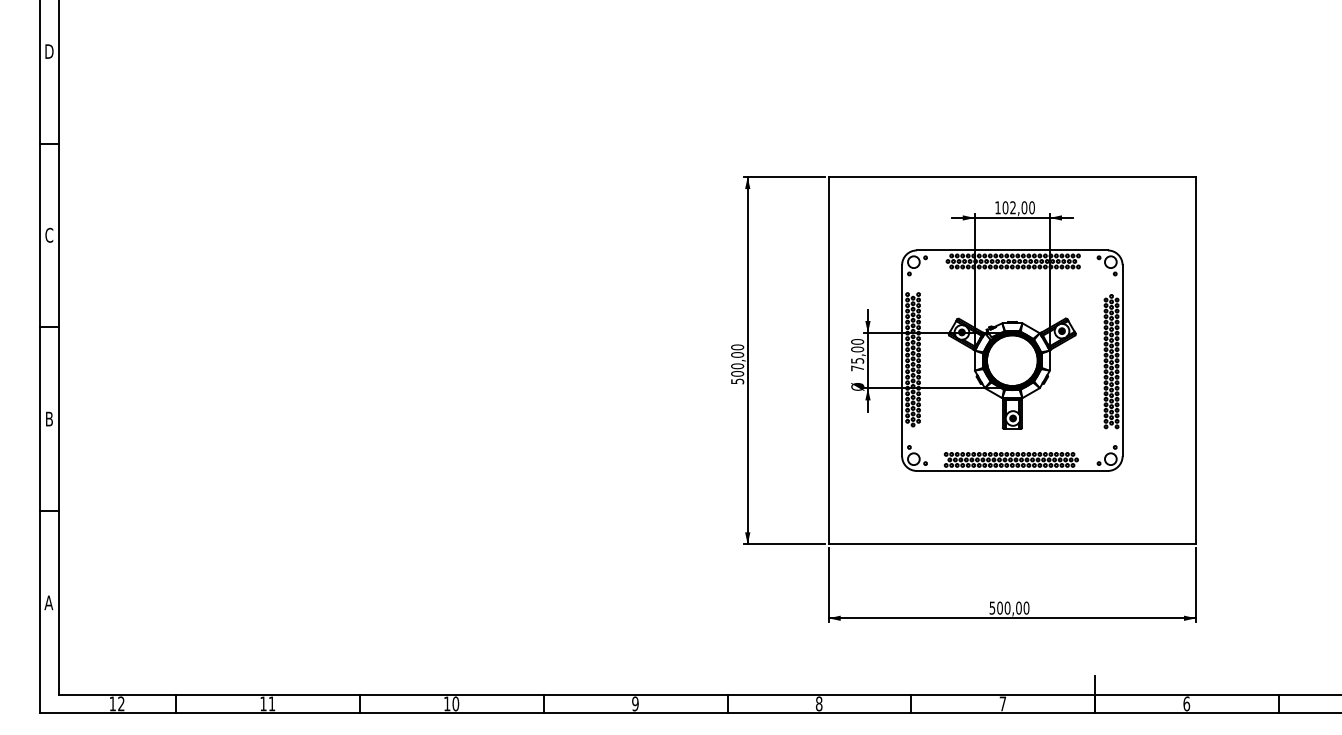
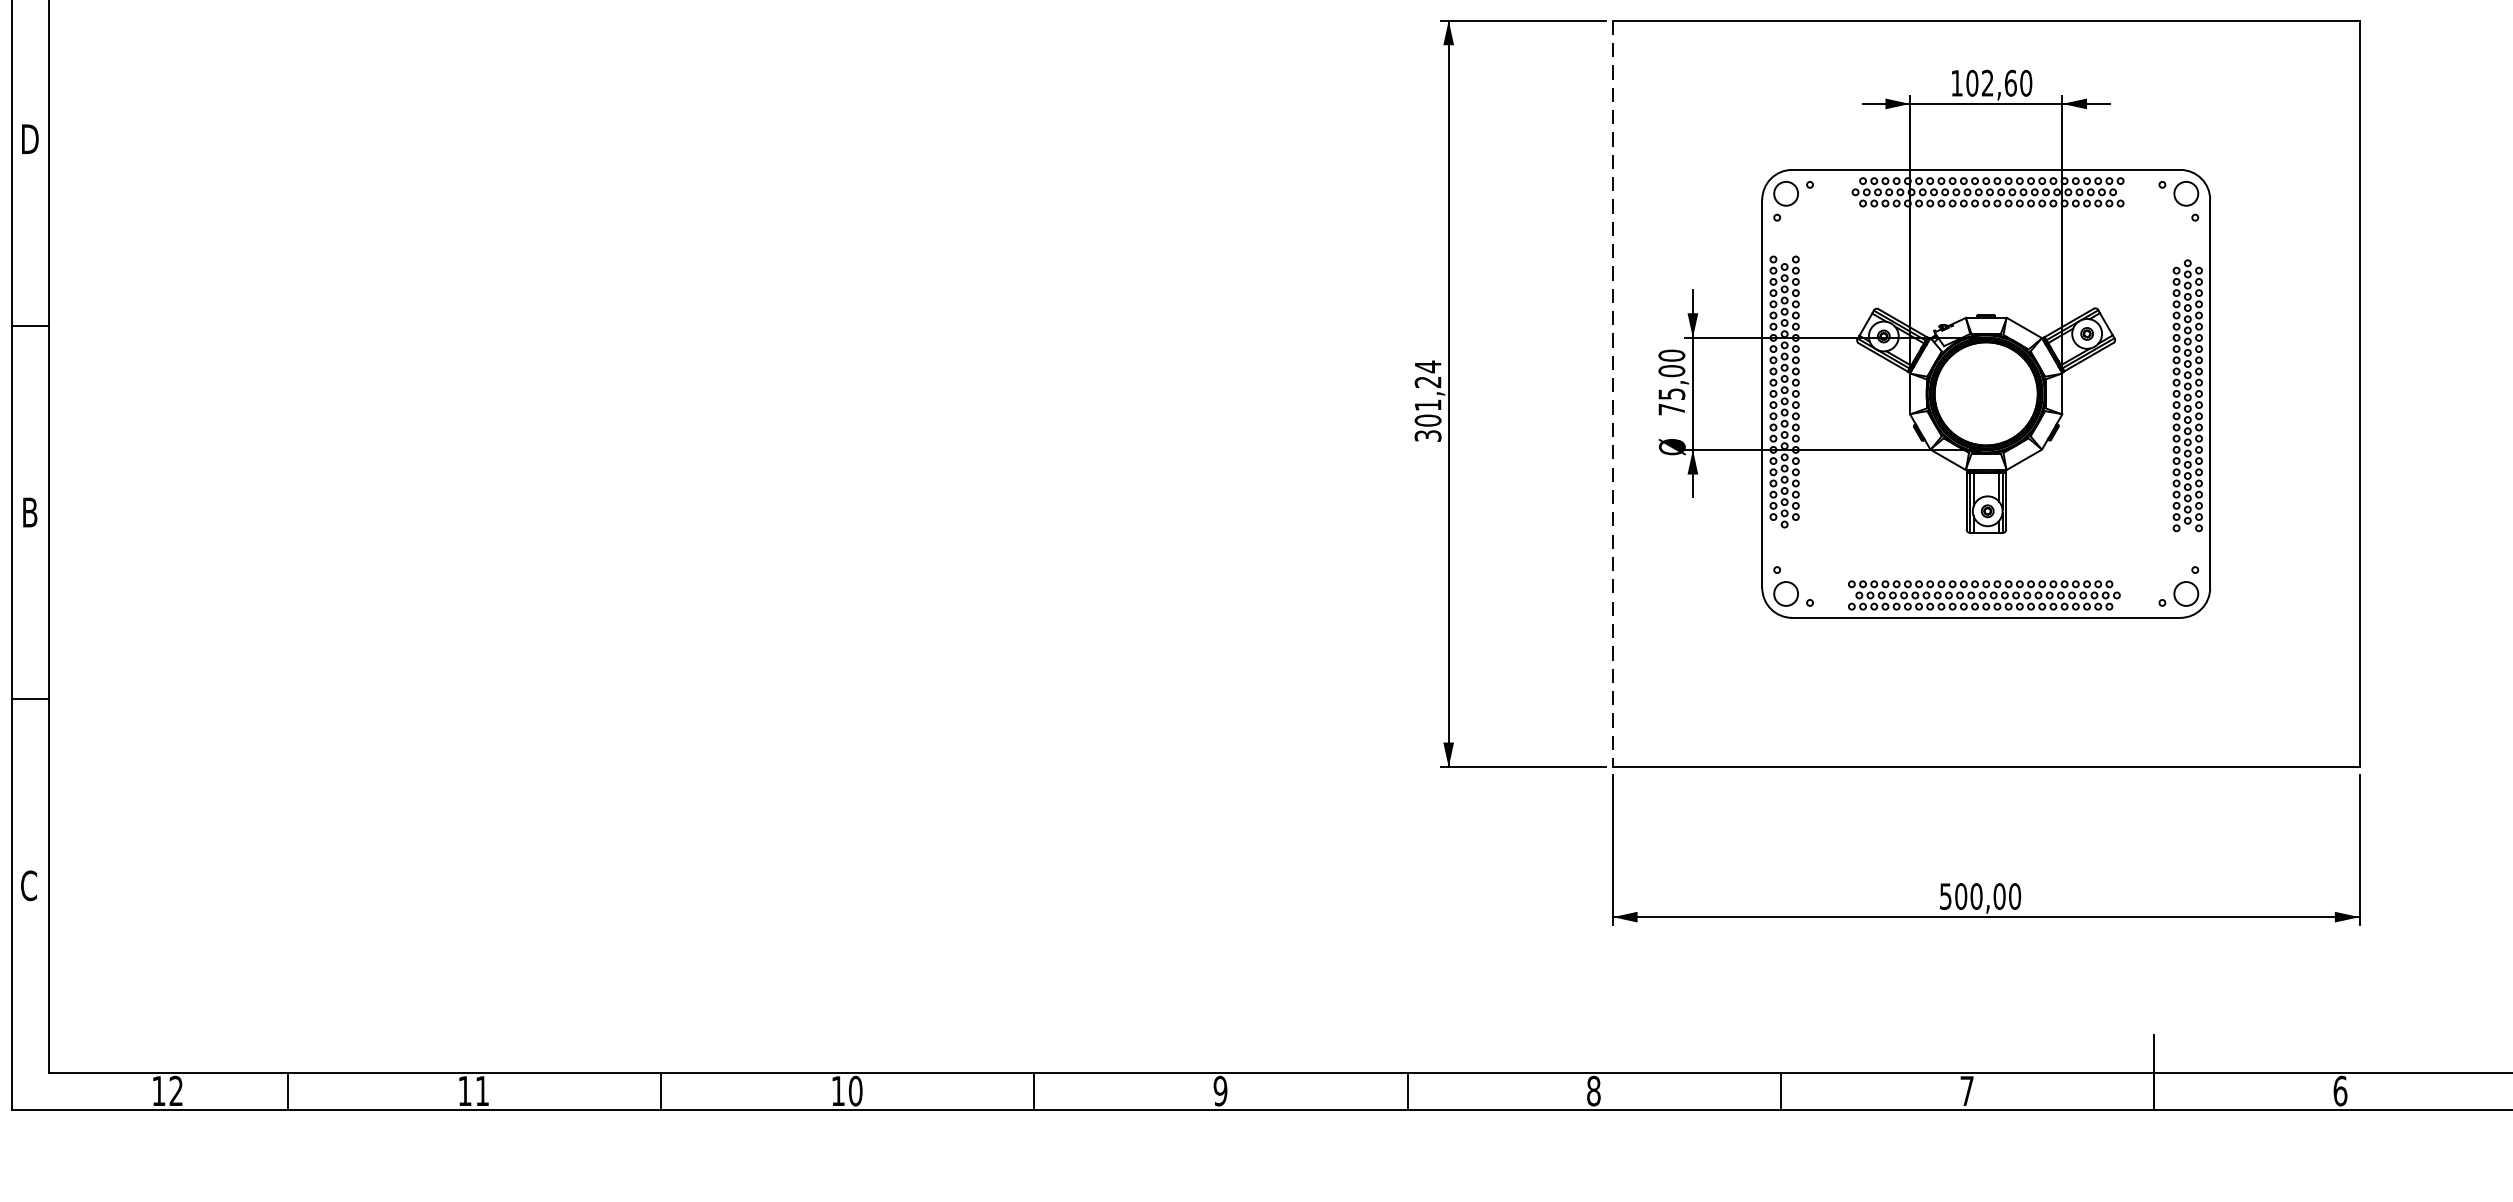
text: (1024, 207) -> (2010, 82), 102,00 -> 102,60
text: (49, 234) -> (30, 137), C -> D
line: (828, 360) -> (1612, 393), solid -> dashed
text: (737, 363) -> (1427, 399), 500,00 -> 301,24
text: (48, 602) -> (28, 885), A -> C

